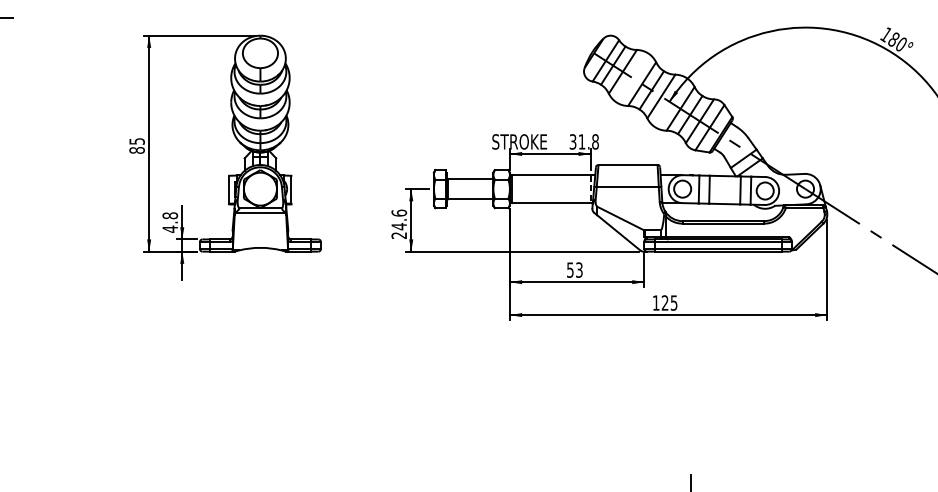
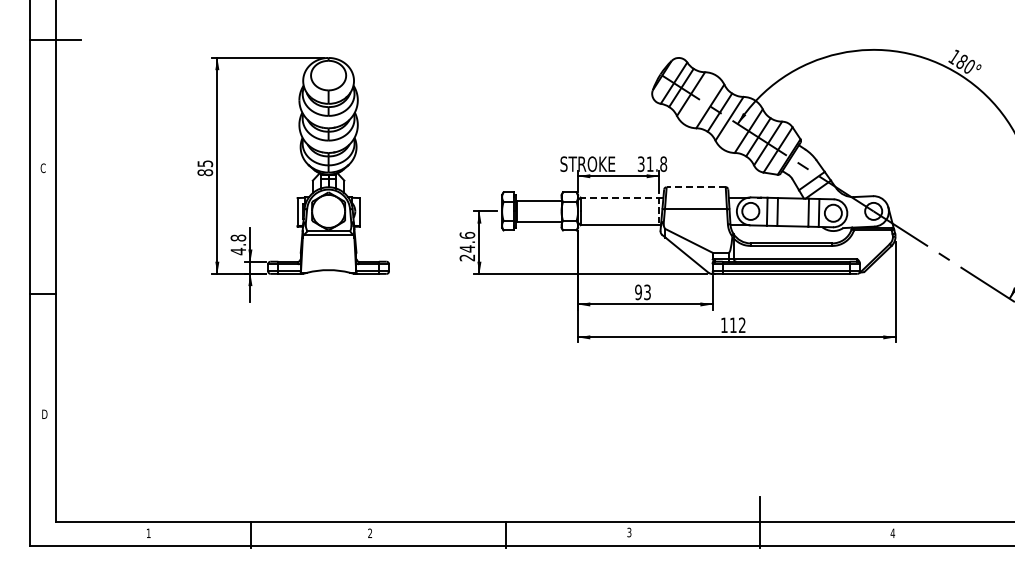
line: (628, 165) -> (696, 187), solid -> dashed
line: (553, 175) -> (621, 197), solid -> dashed
text: (570, 269) -> (638, 291), 53 -> 93
text: (669, 303) -> (737, 325), 125 -> 112

